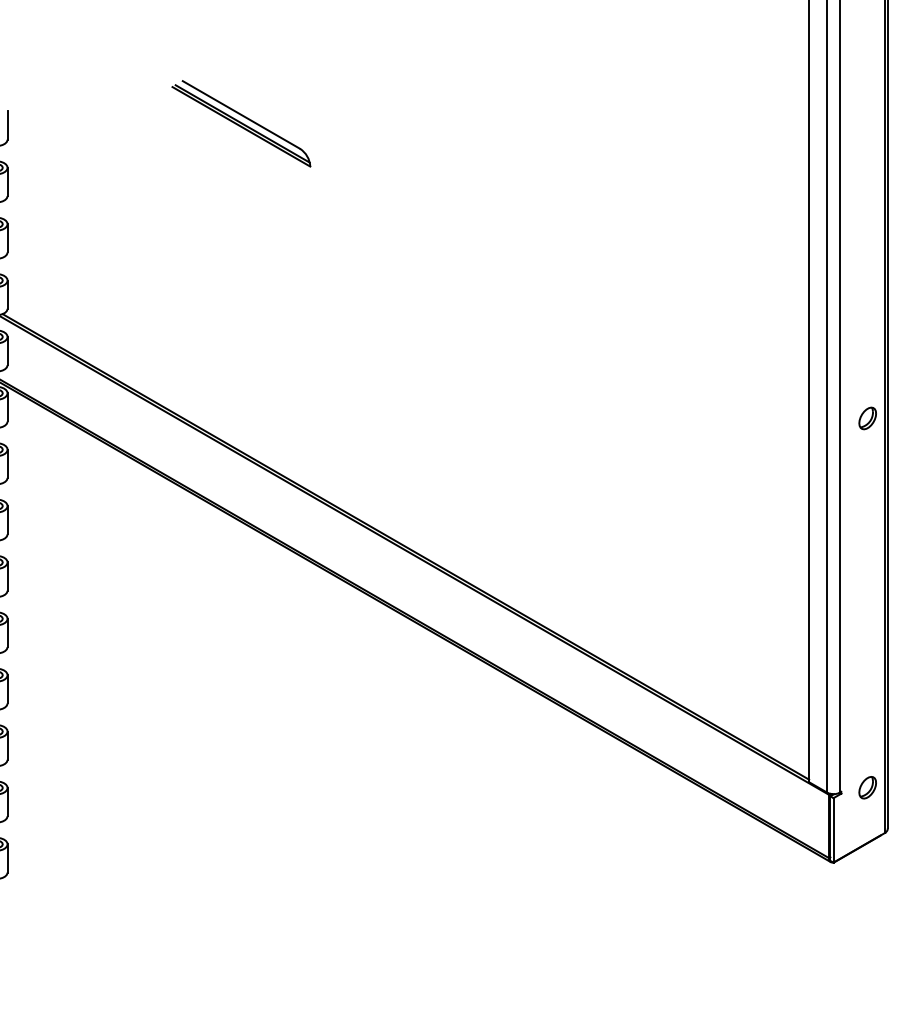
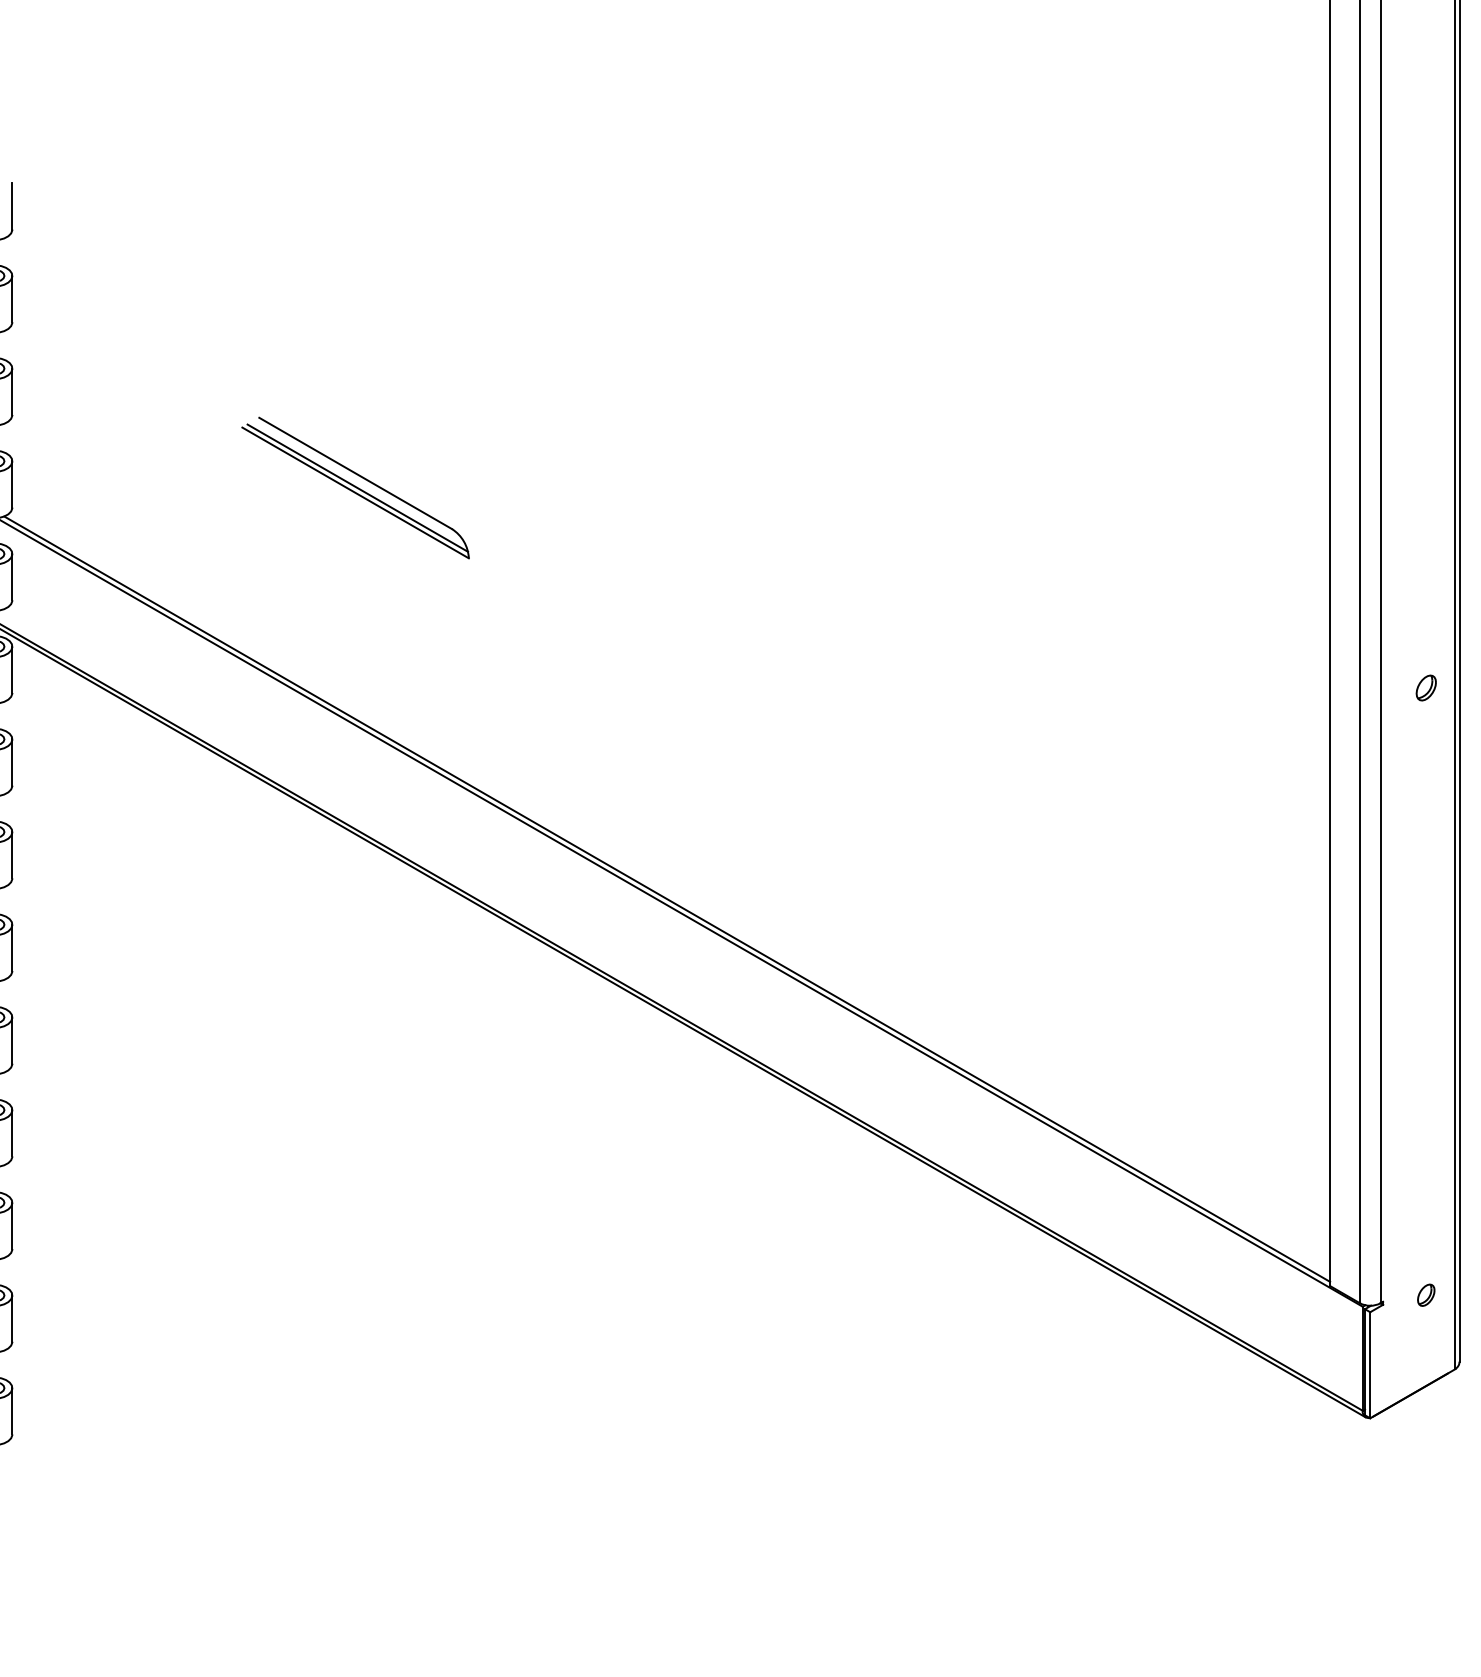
part: (241, 123) -> (355, 487), moved
part: (867, 418) -> (1426, 688), size x0.7
part: (867, 787) -> (1426, 1294), size x0.6

